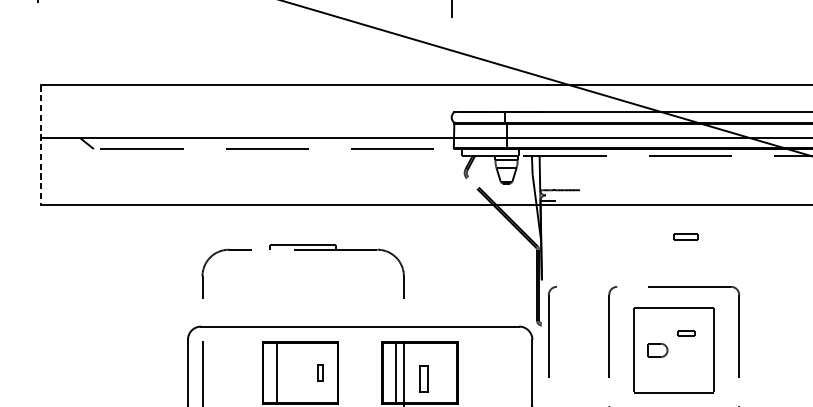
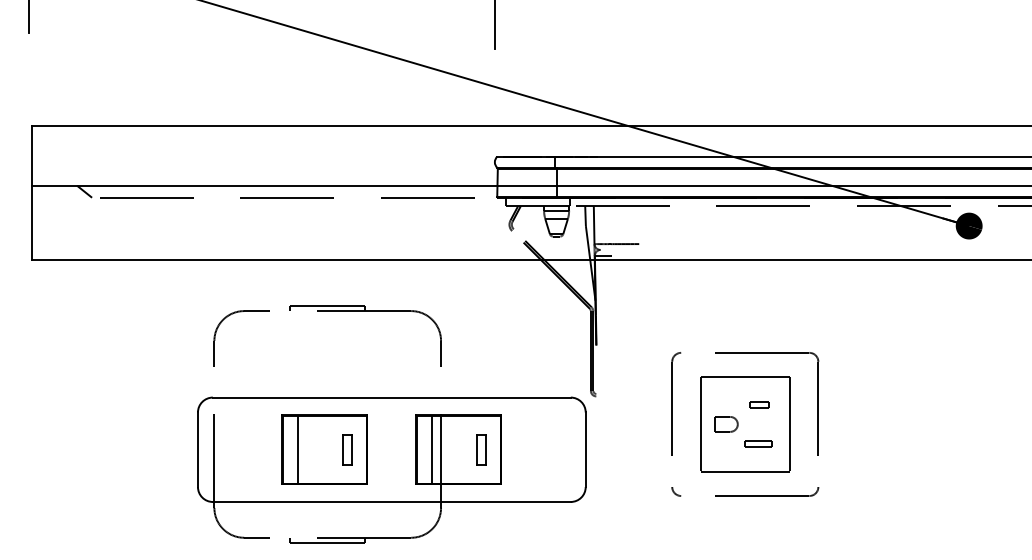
line: (40, 145) -> (32, 193), dashed -> solid
part: (685, 236) -> (758, 443), moved
part: (552, 331) -> (608, 403), removed
part: (320, 372) -> (347, 449), size x1.67
part: (423, 378) -> (481, 449), moved

